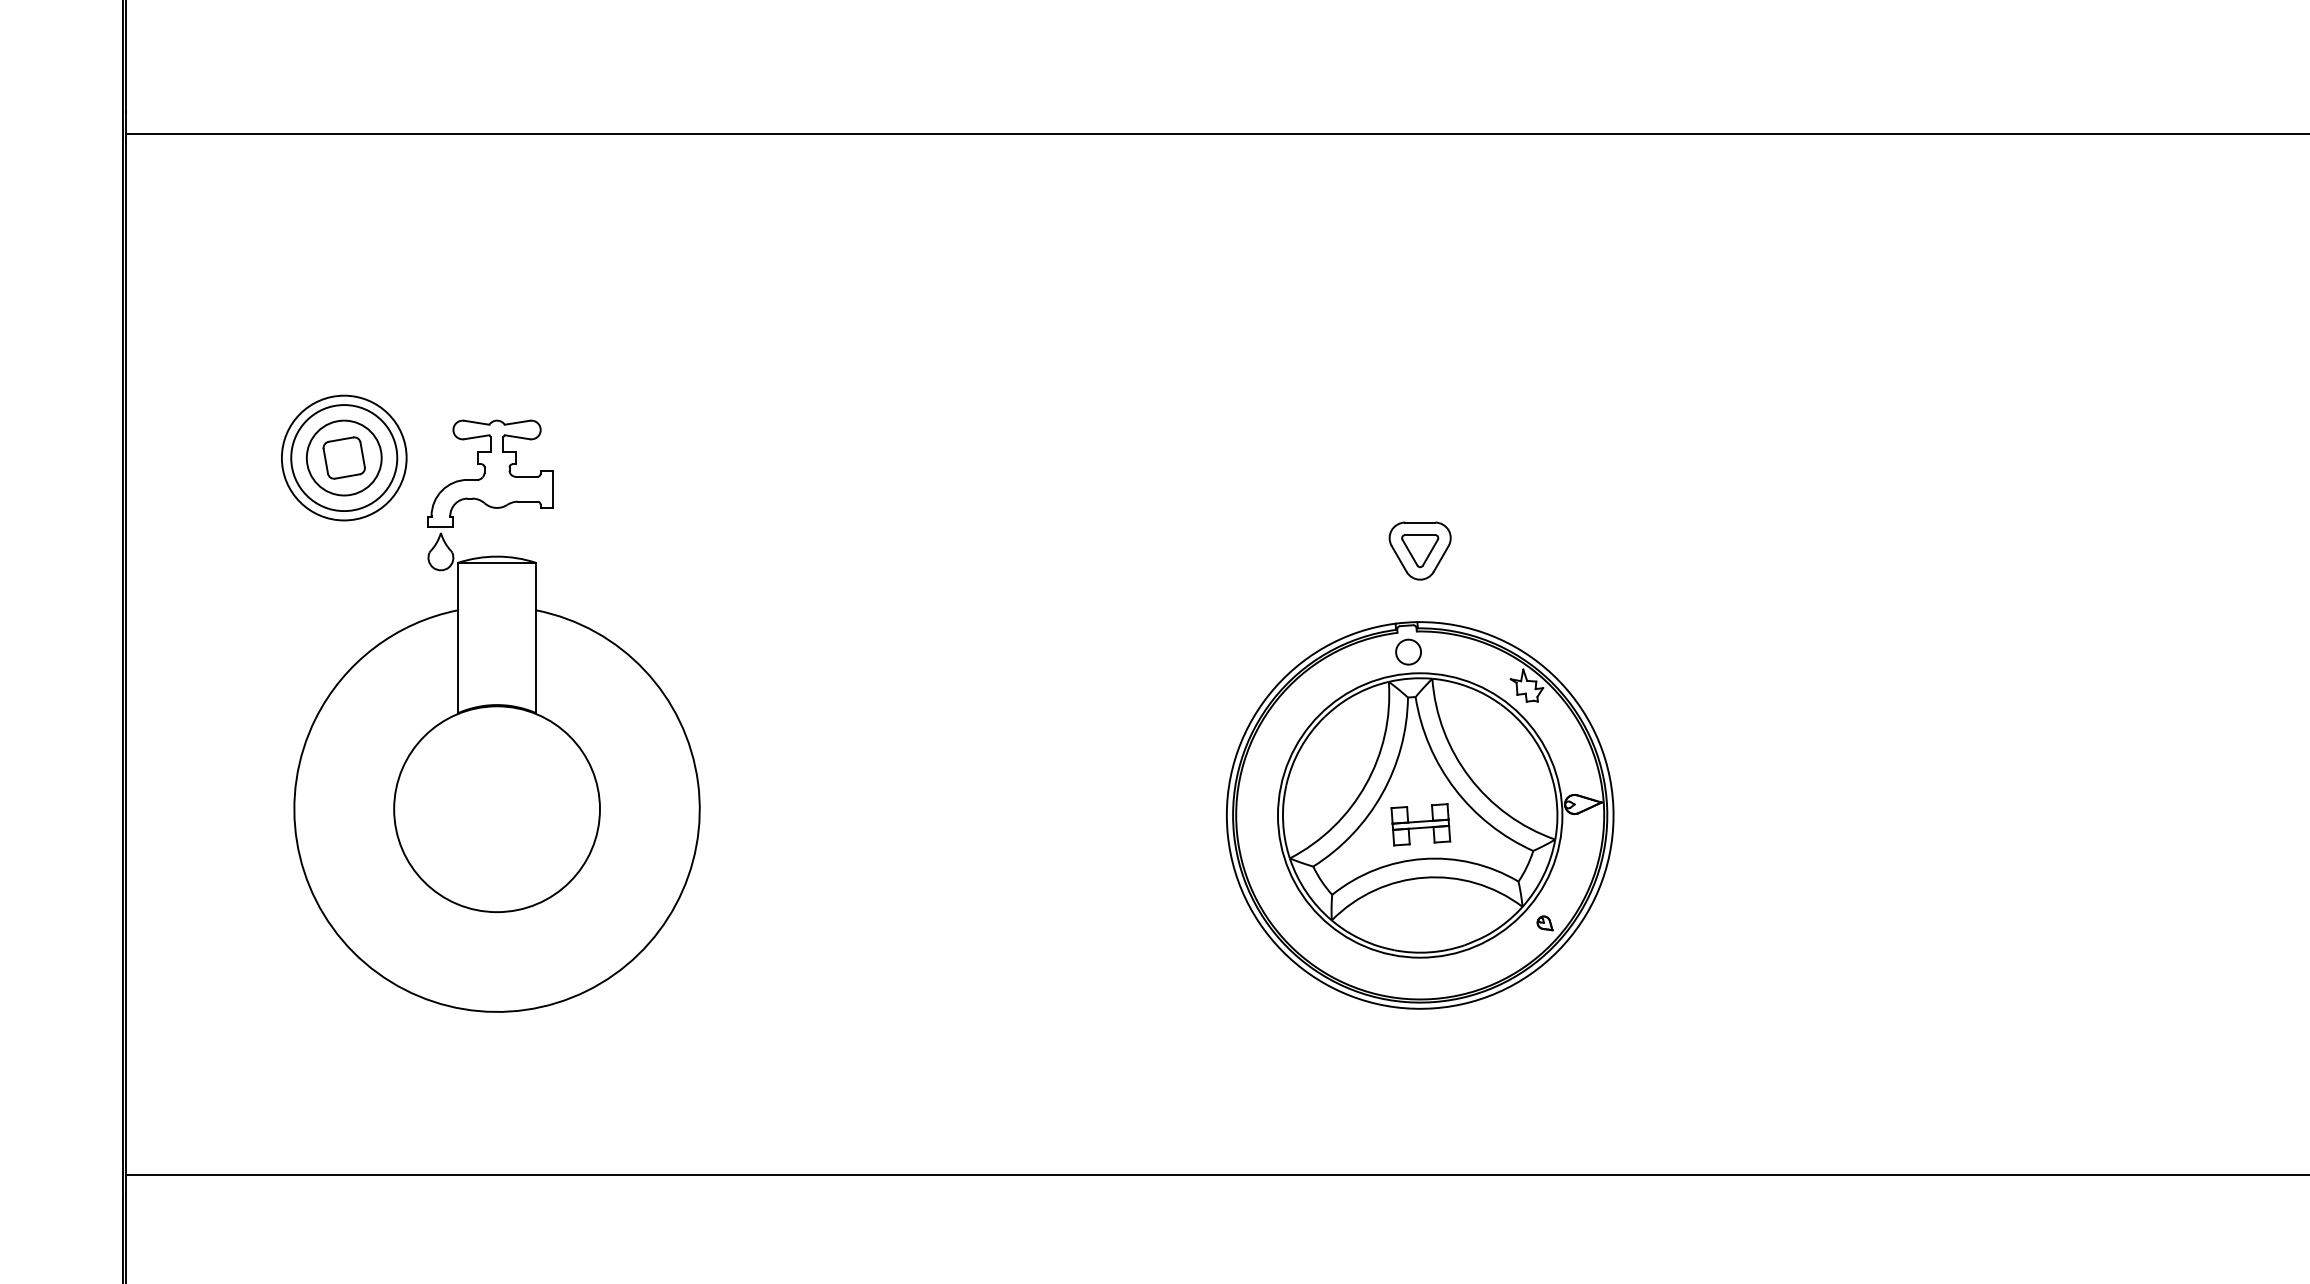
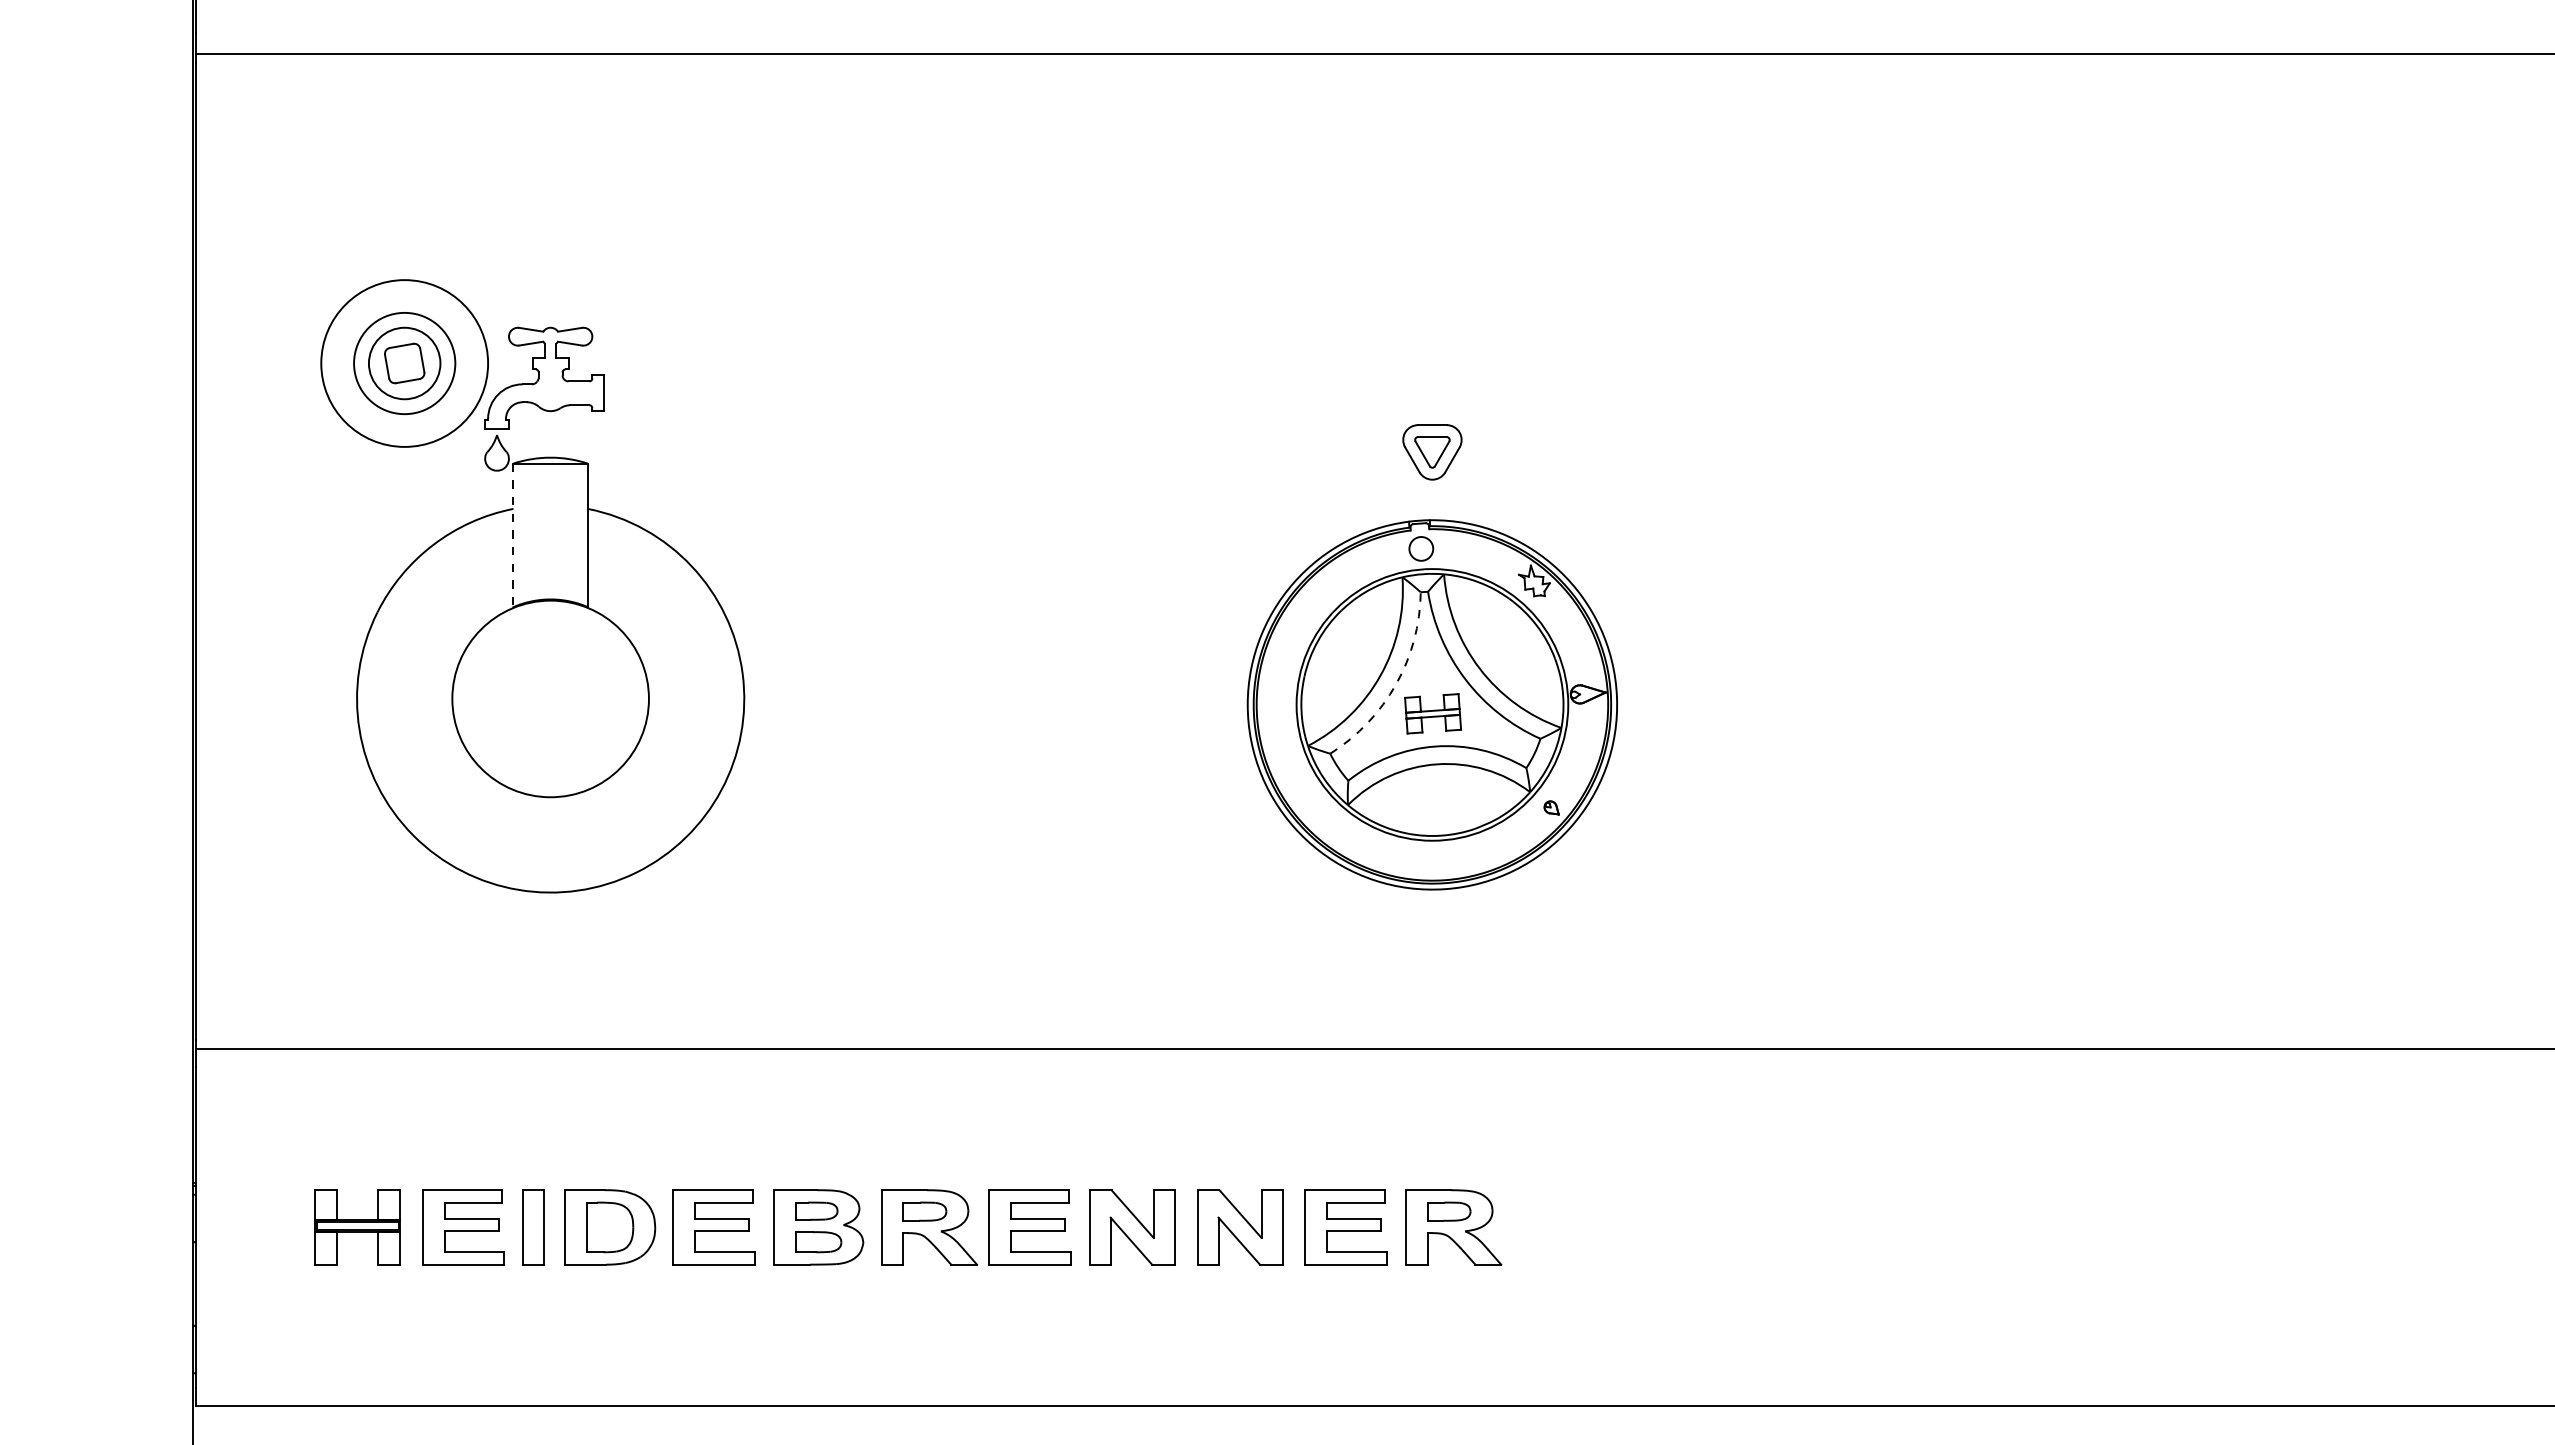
circle: (344, 458) -> (404, 363), size x1.4
line: (458, 638) -> (513, 535), solid -> dashed
arc: (1382, 794) -> (1396, 684), solid -> dashed

